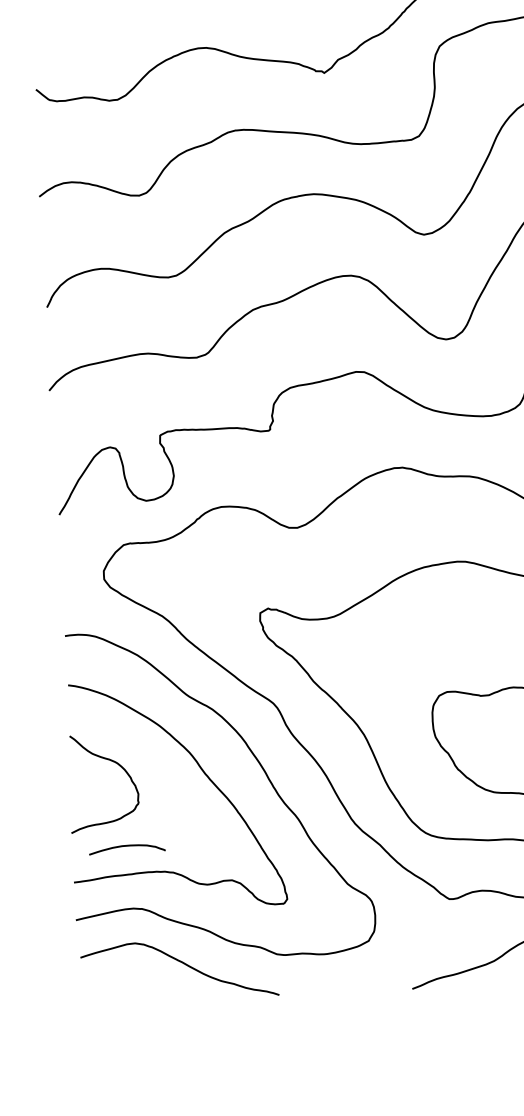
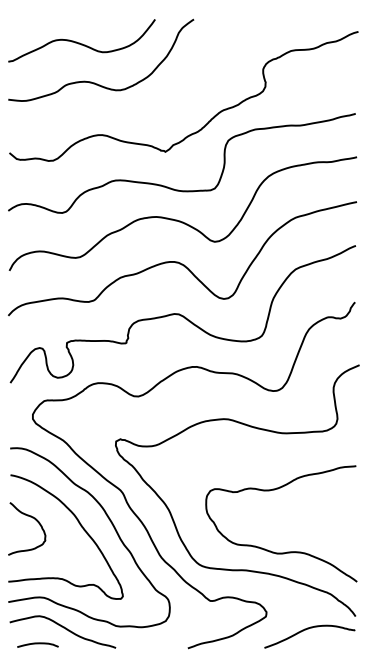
curve: (126, 847) -> (37, 644), moved

